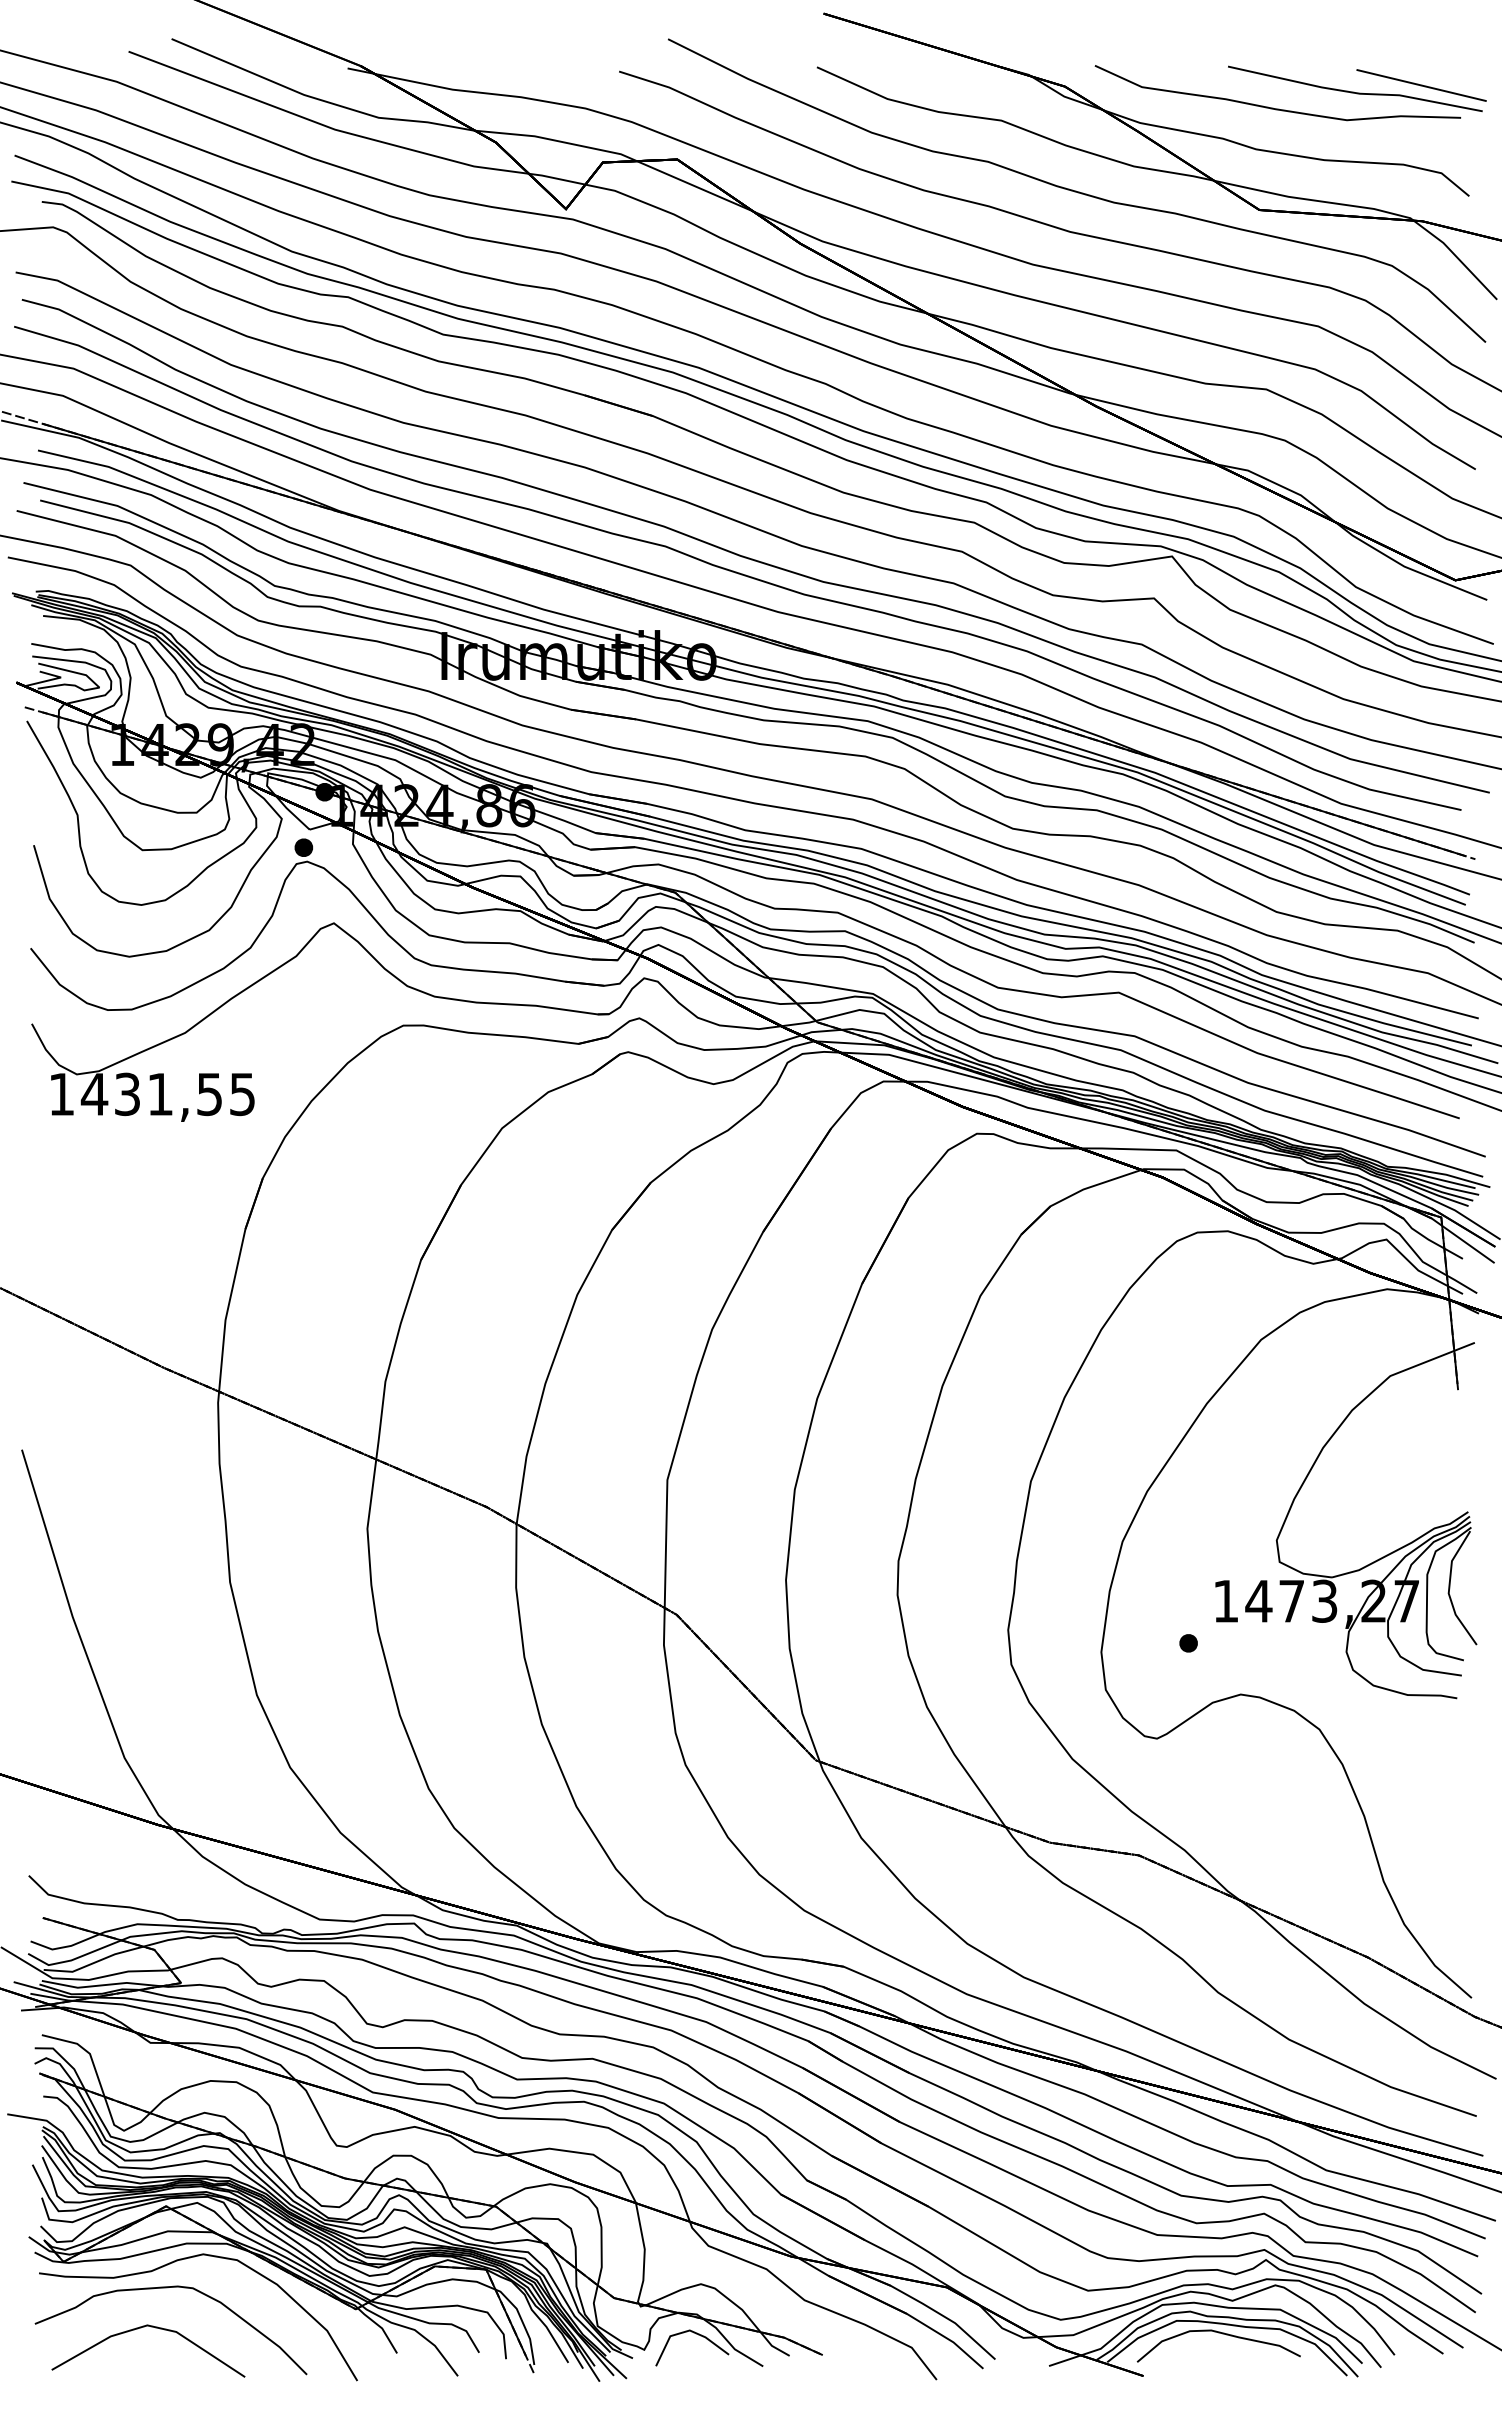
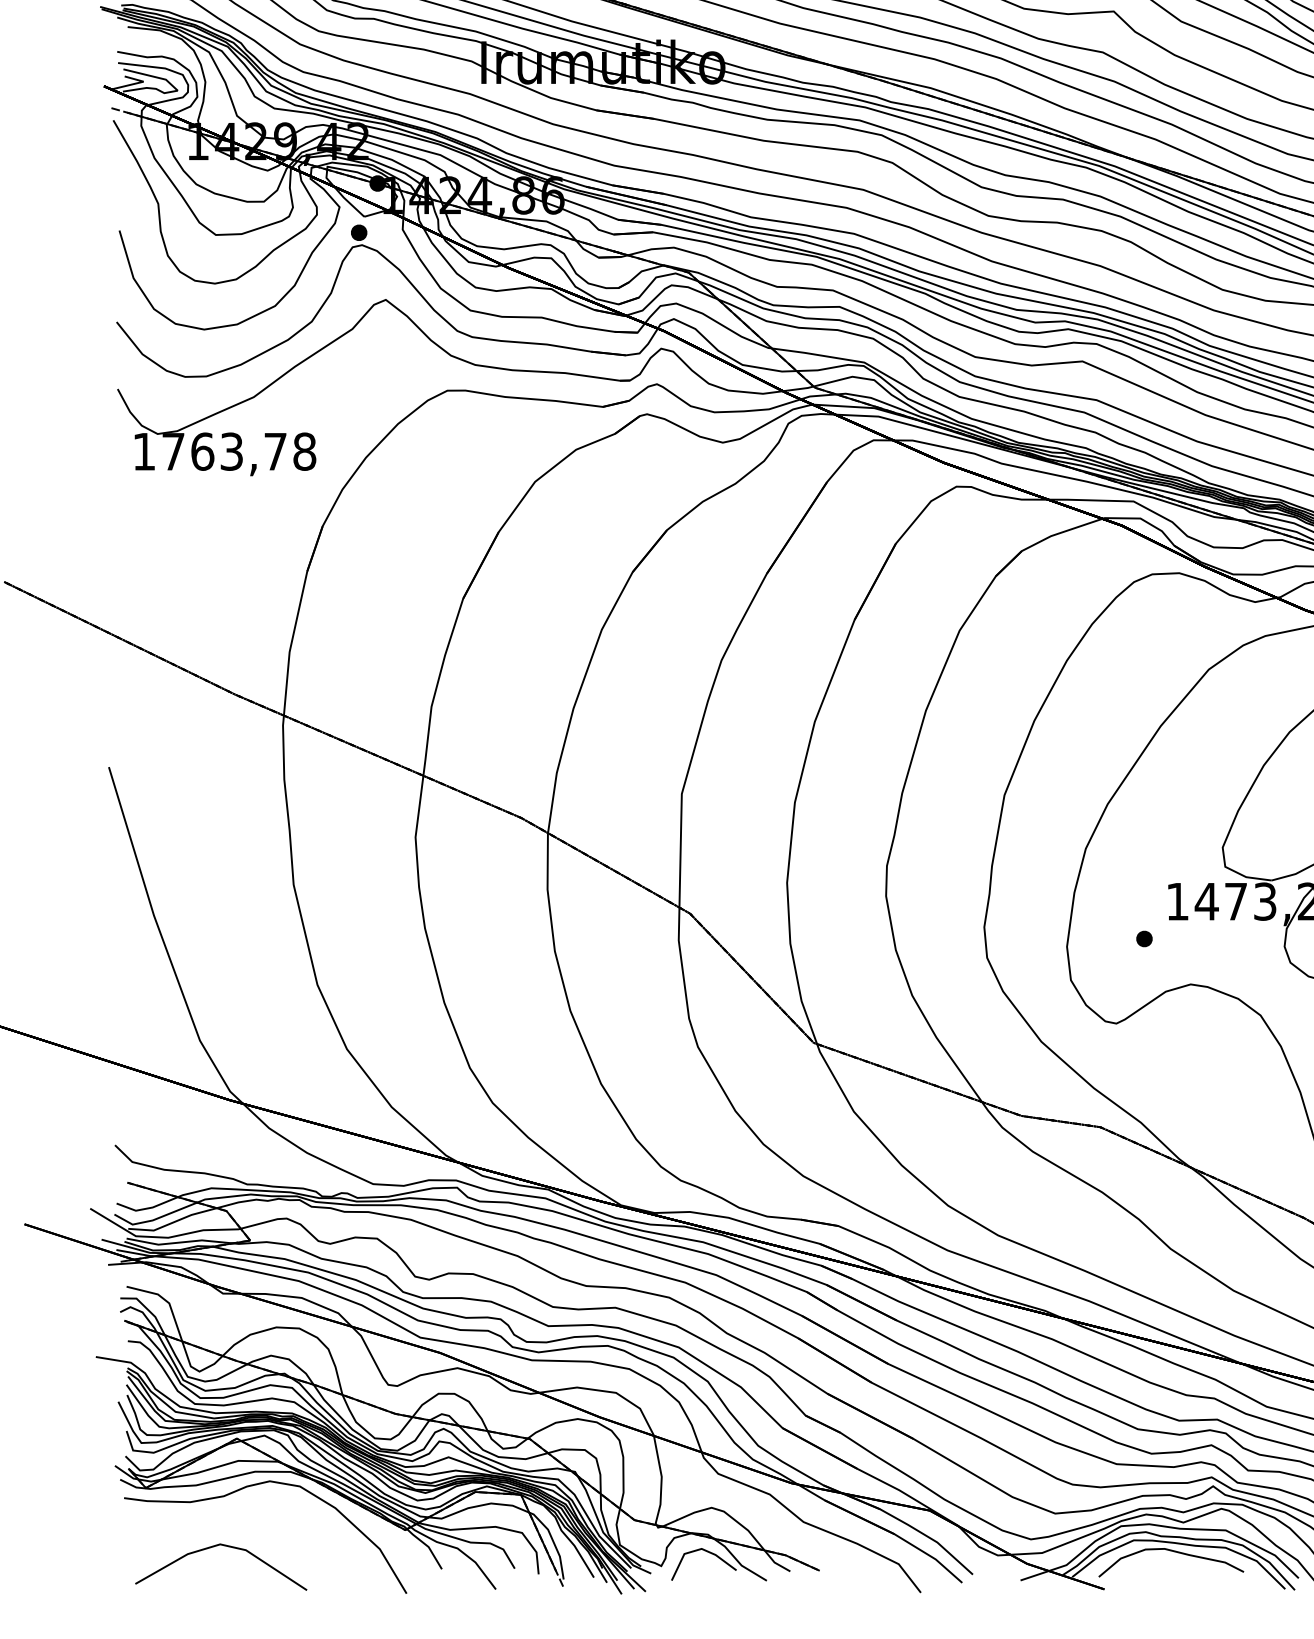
text: (167, 1094) -> (238, 451), 1431,55 -> 1763,78
curve: (167, 2288) -> (238, 1511), removed

